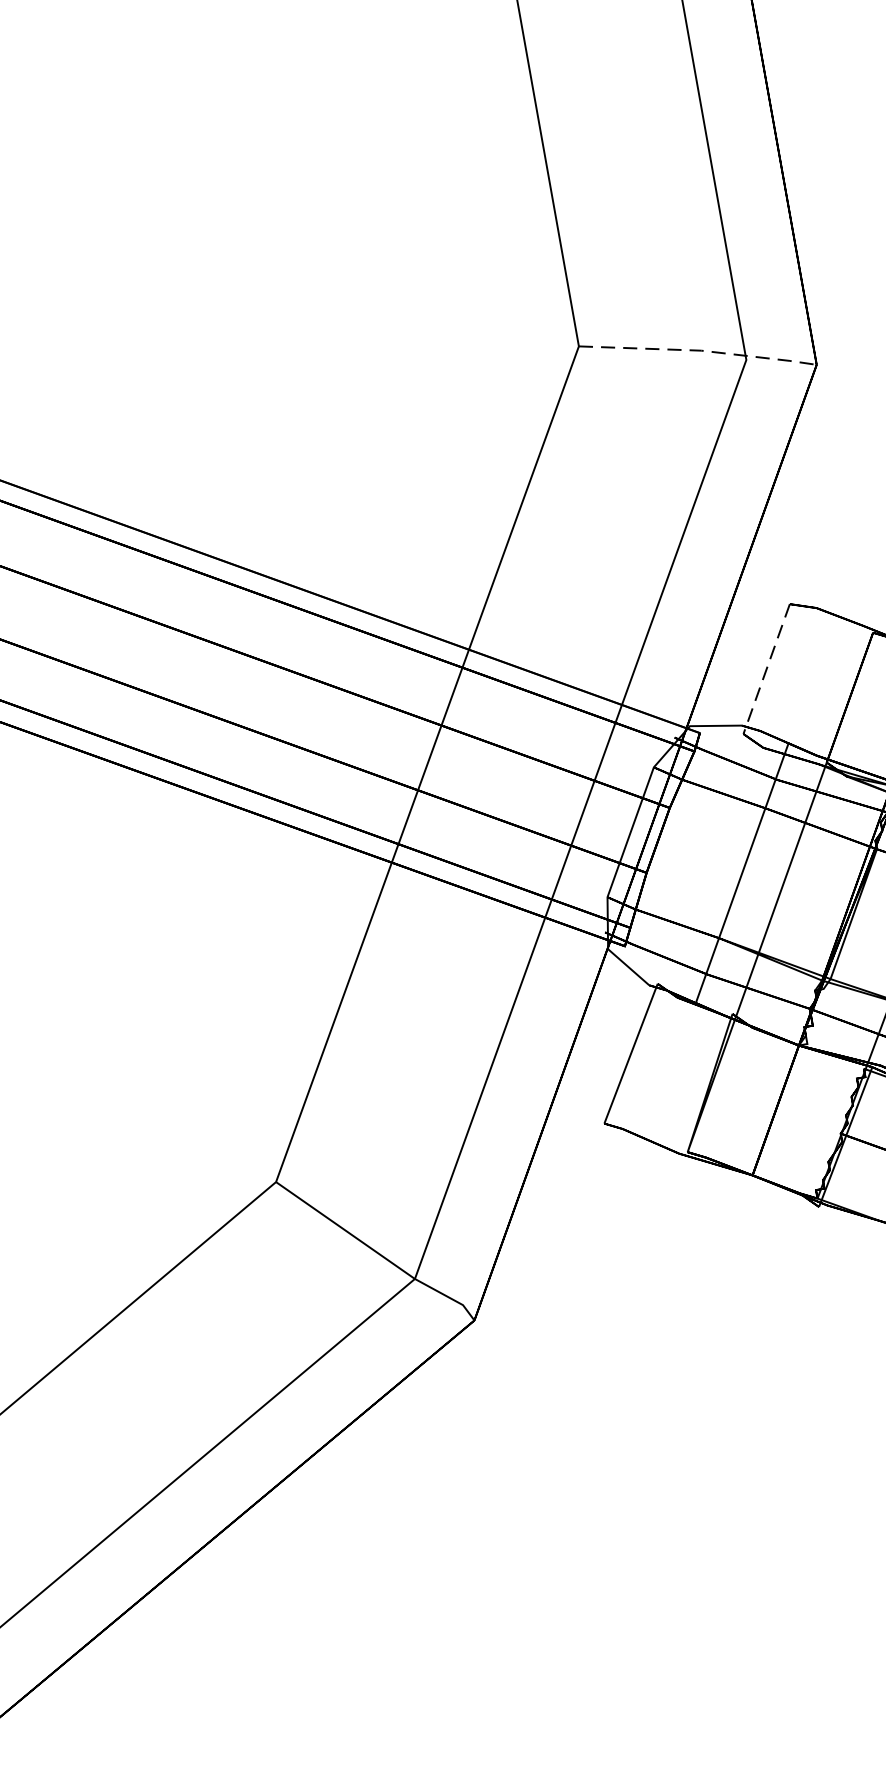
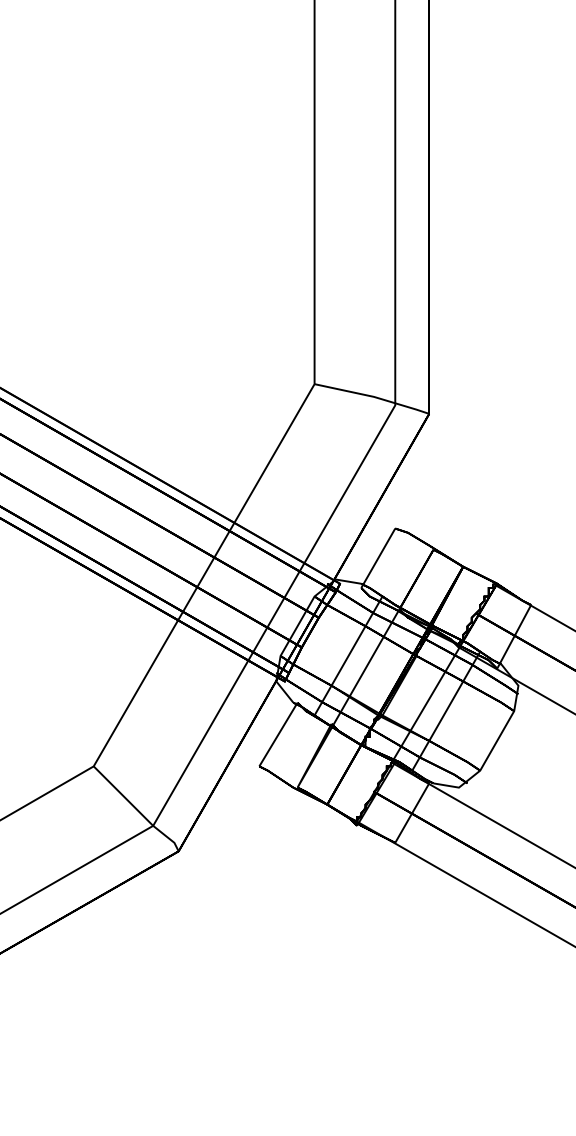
line: (702, 349) -> (374, 396), dashed -> solid
line: (767, 669) -> (378, 558), dashed -> solid

